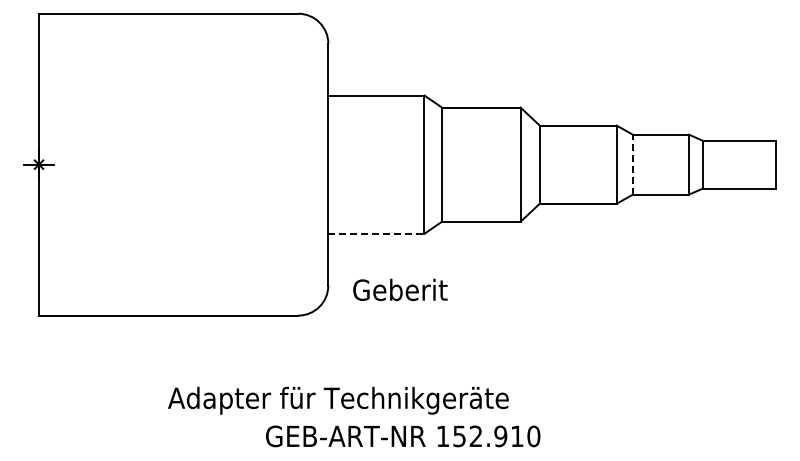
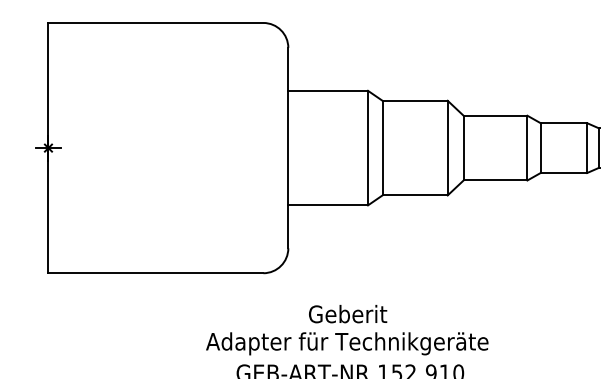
line: (632, 164) -> (540, 147), dashed -> solid
line: (376, 233) -> (328, 205), dashed -> solid
text: (400, 289) -> (348, 313), moved
text: (338, 400) -> (347, 343), moved

